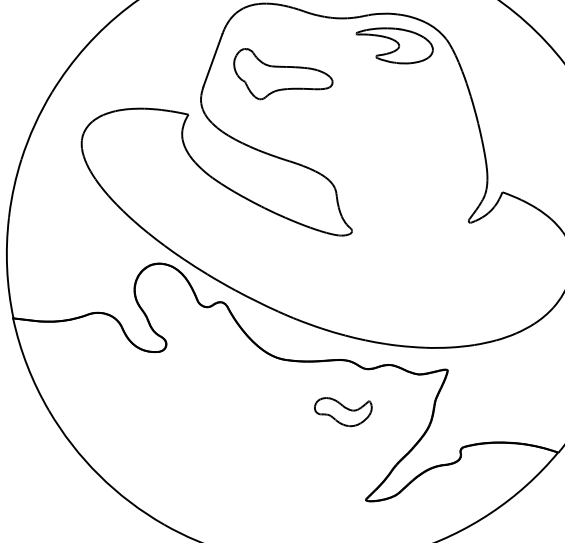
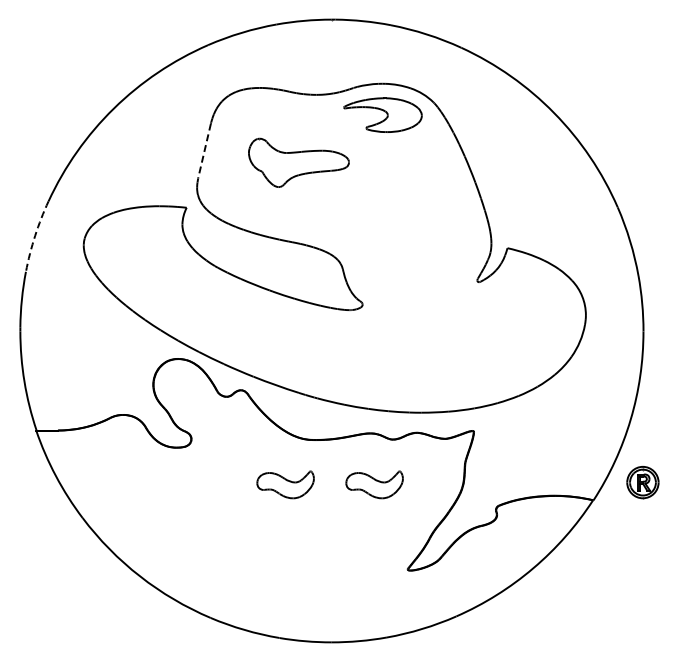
line: (212, 59) -> (204, 150), solid -> dashed
part: (282, 77) -> (298, 162), moved
arc: (35, 124) -> (35, 235), solid -> dashed
part: (254, 401) -> (285, 484), added

